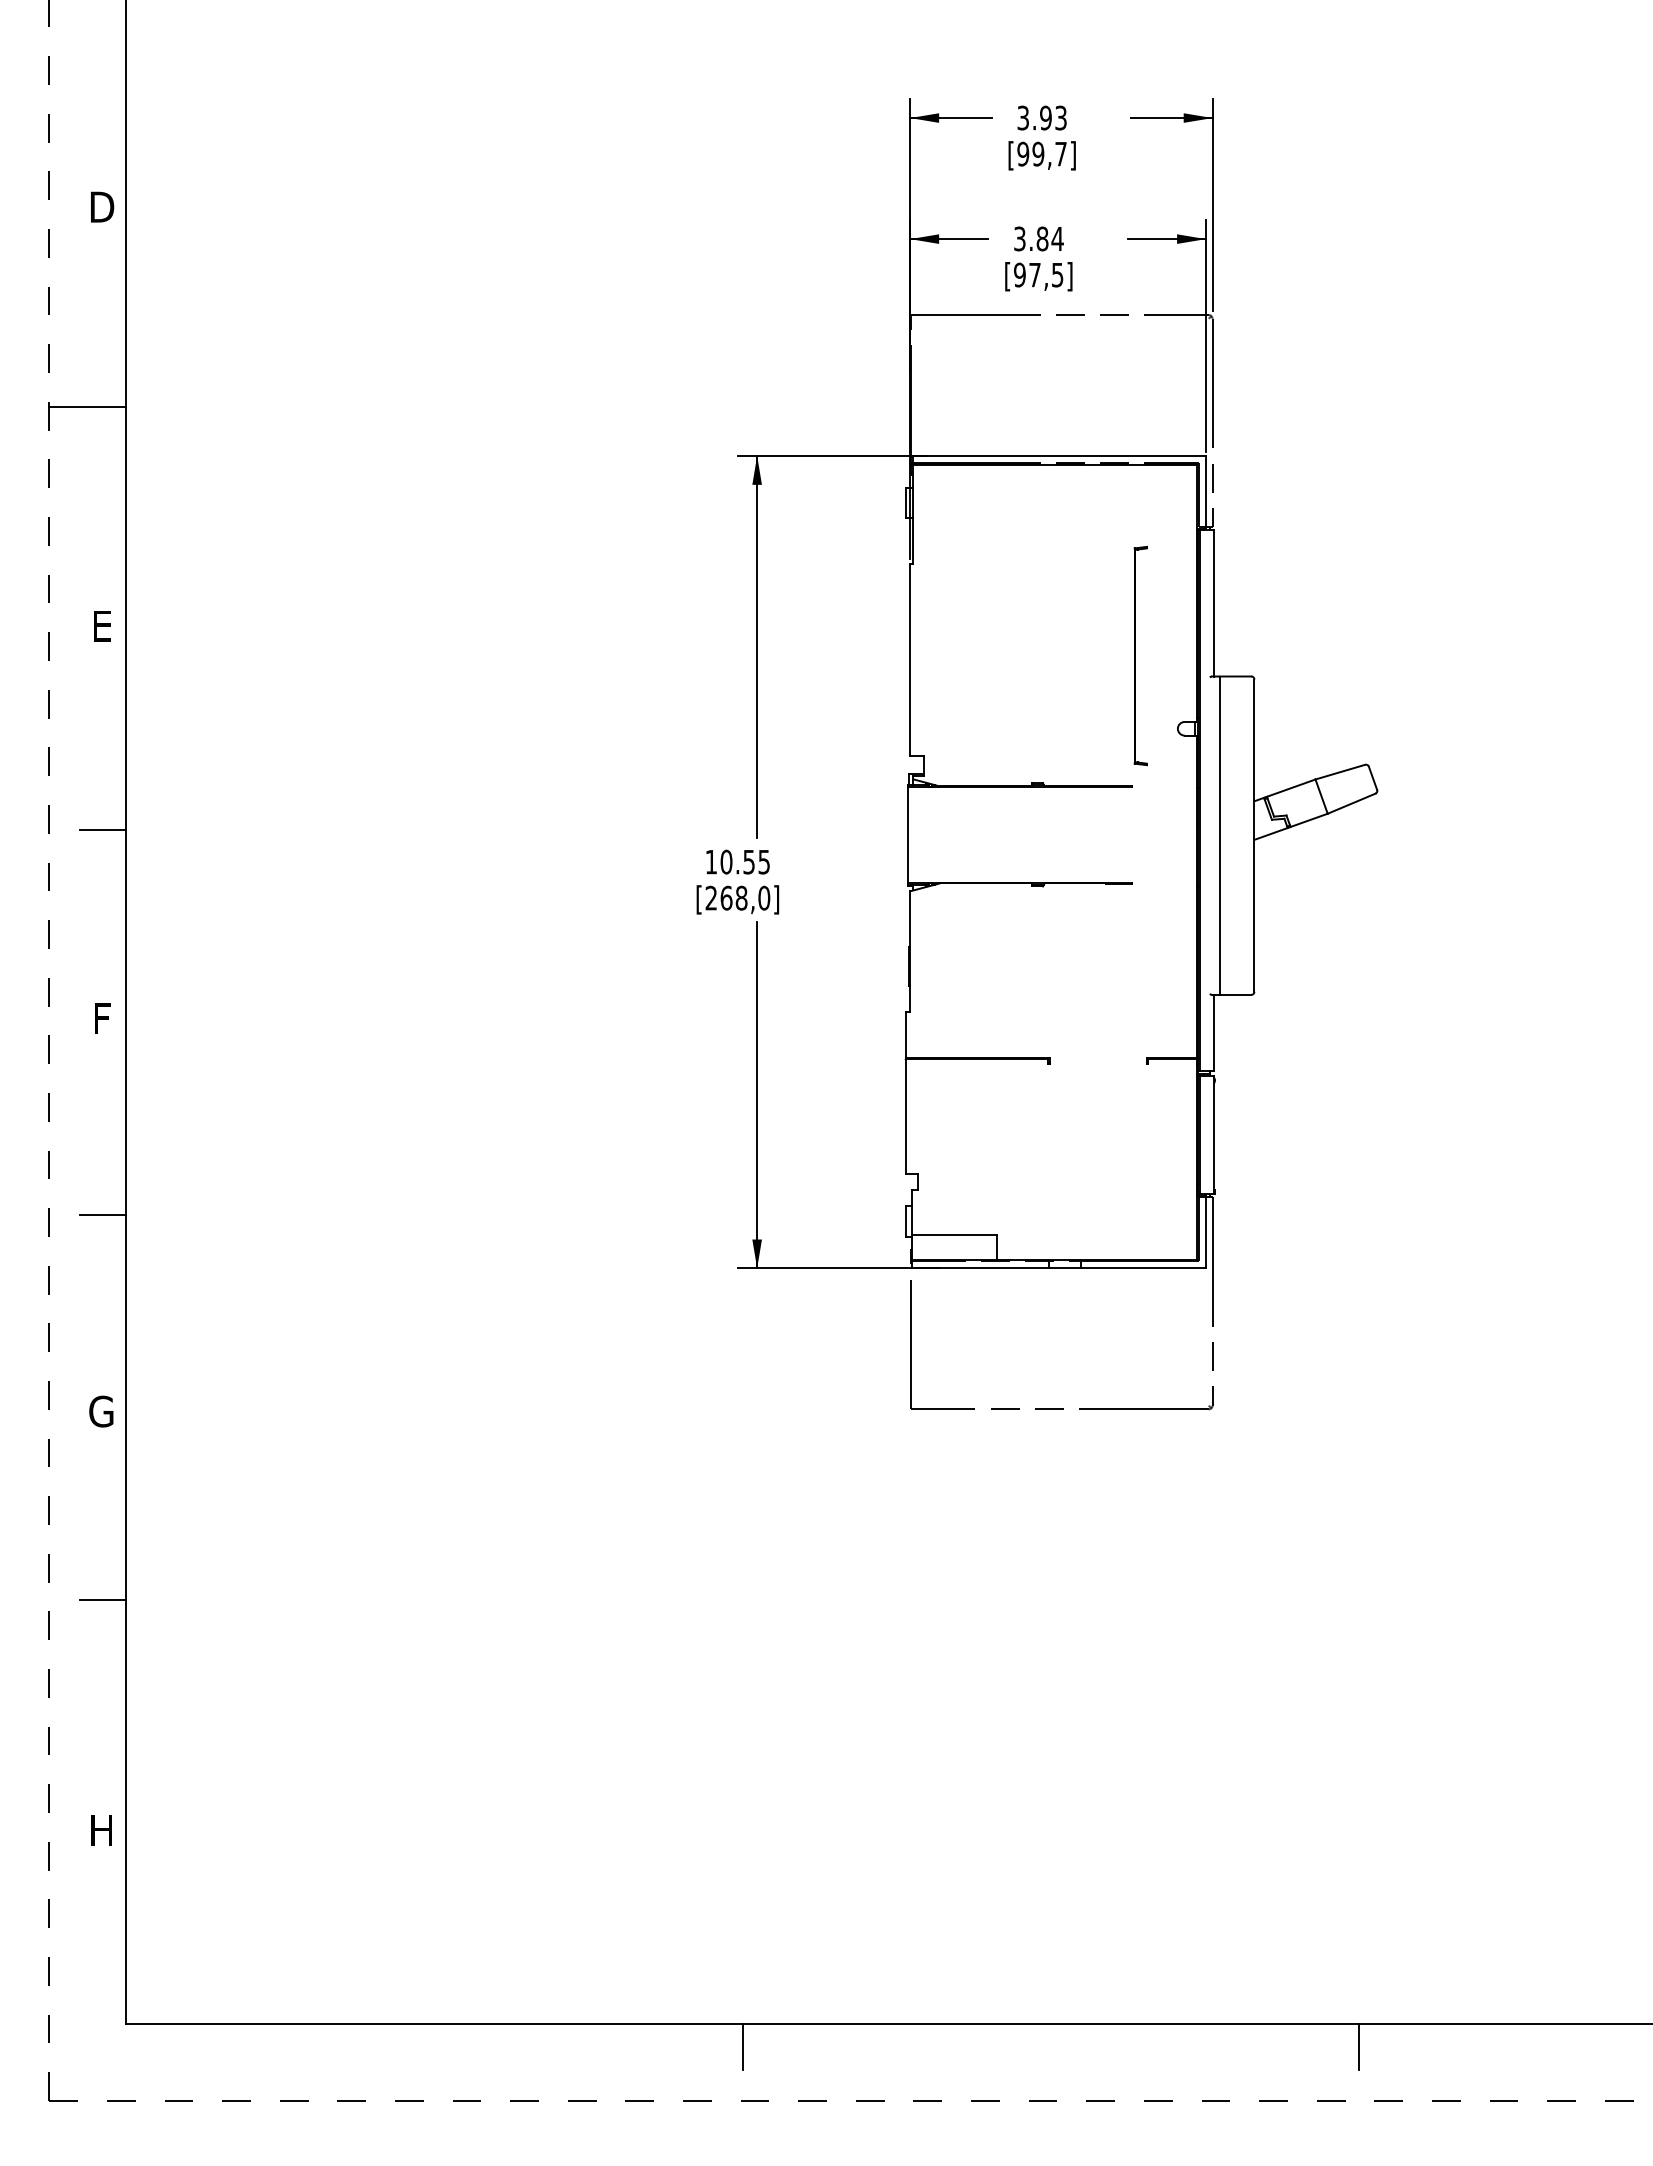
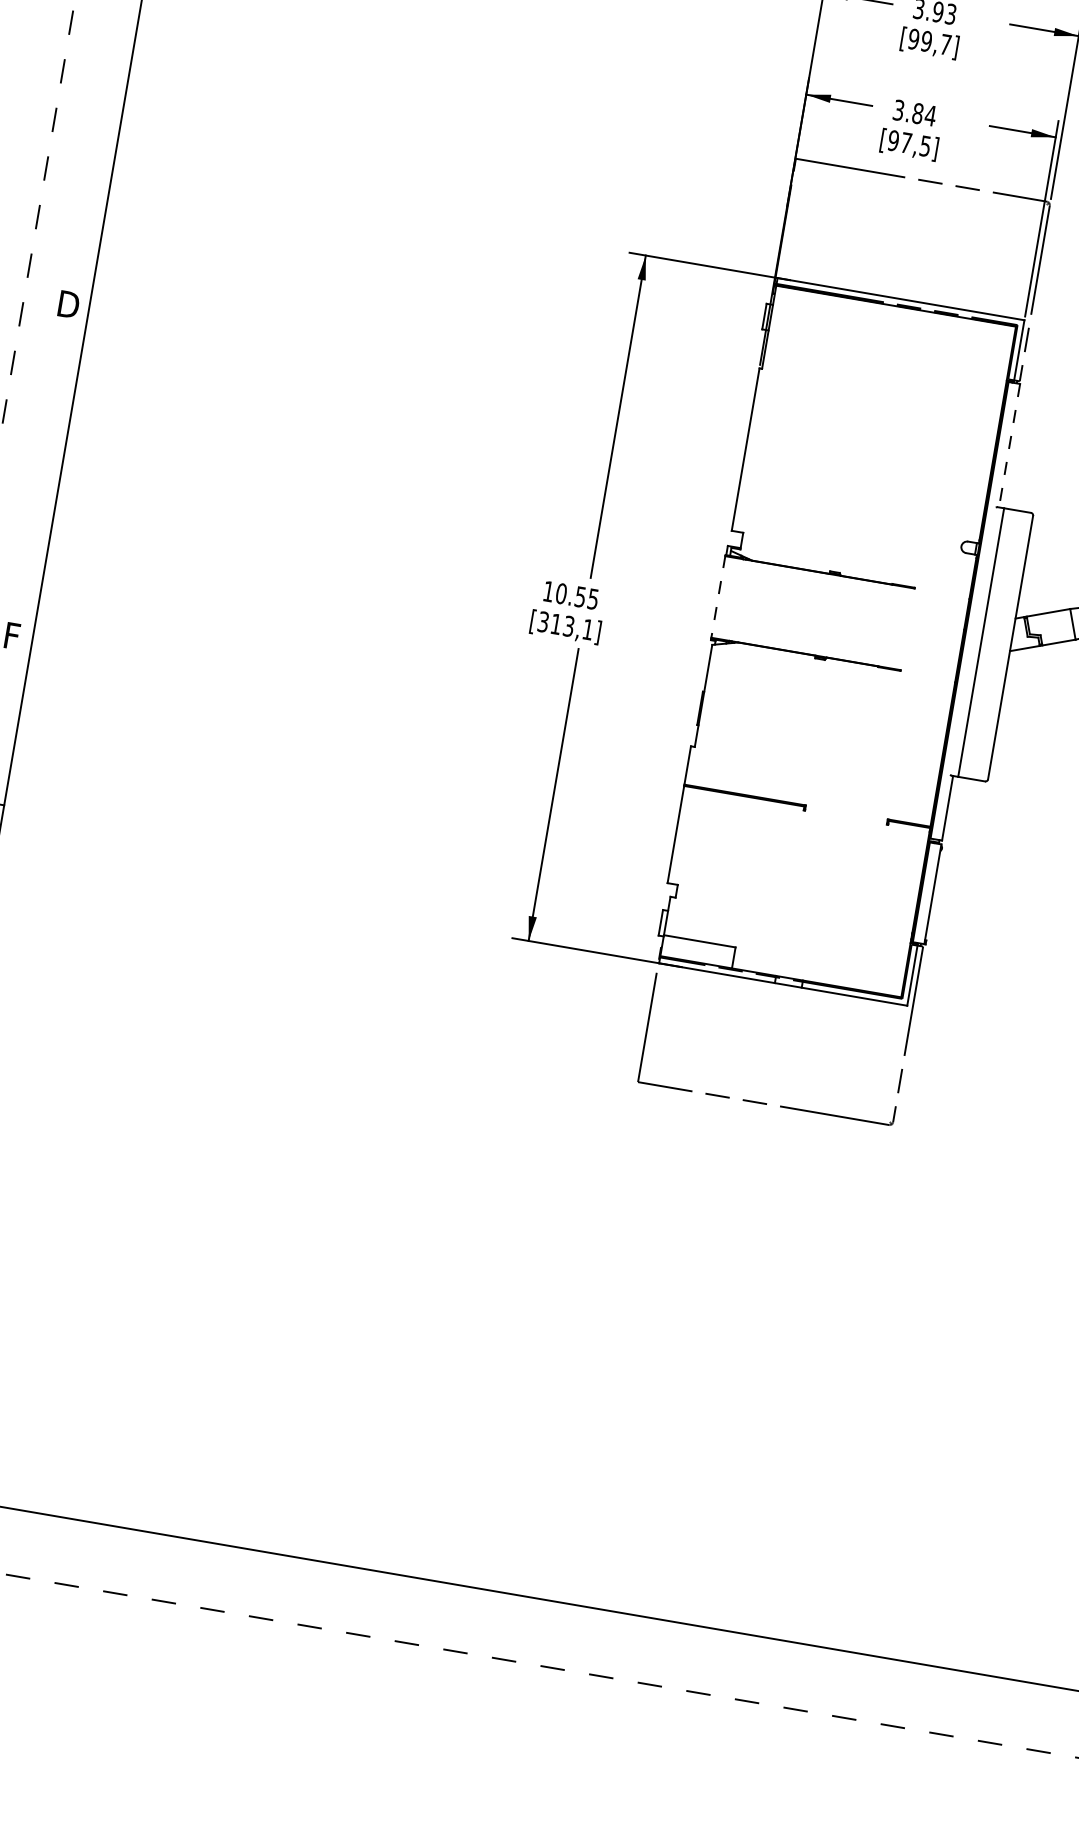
line: (87, 406) -> (88, 117), removed
line: (1213, 603) -> (1009, 445), solid -> dashed
text: (102, 625) -> (69, 304), E -> D
part: (1140, 656) -> (940, 480), removed
line: (103, 830) -> (40, 477), removed
line: (907, 836) -> (717, 598), solid -> dashed
text: (737, 897) -> (565, 625), [268,0] -> [313,1]
line: (742, 2047) -> (403, 1596), removed
line: (1358, 2047) -> (923, 1684), removed

